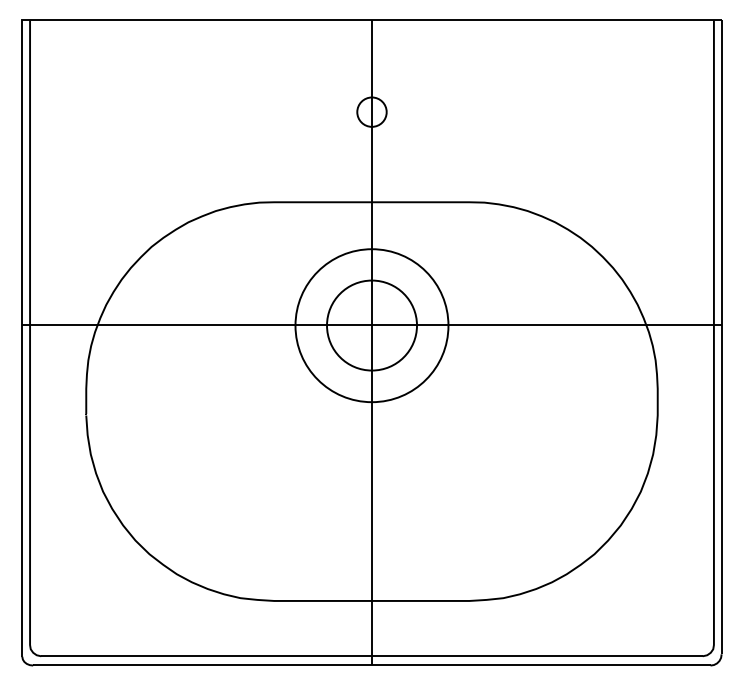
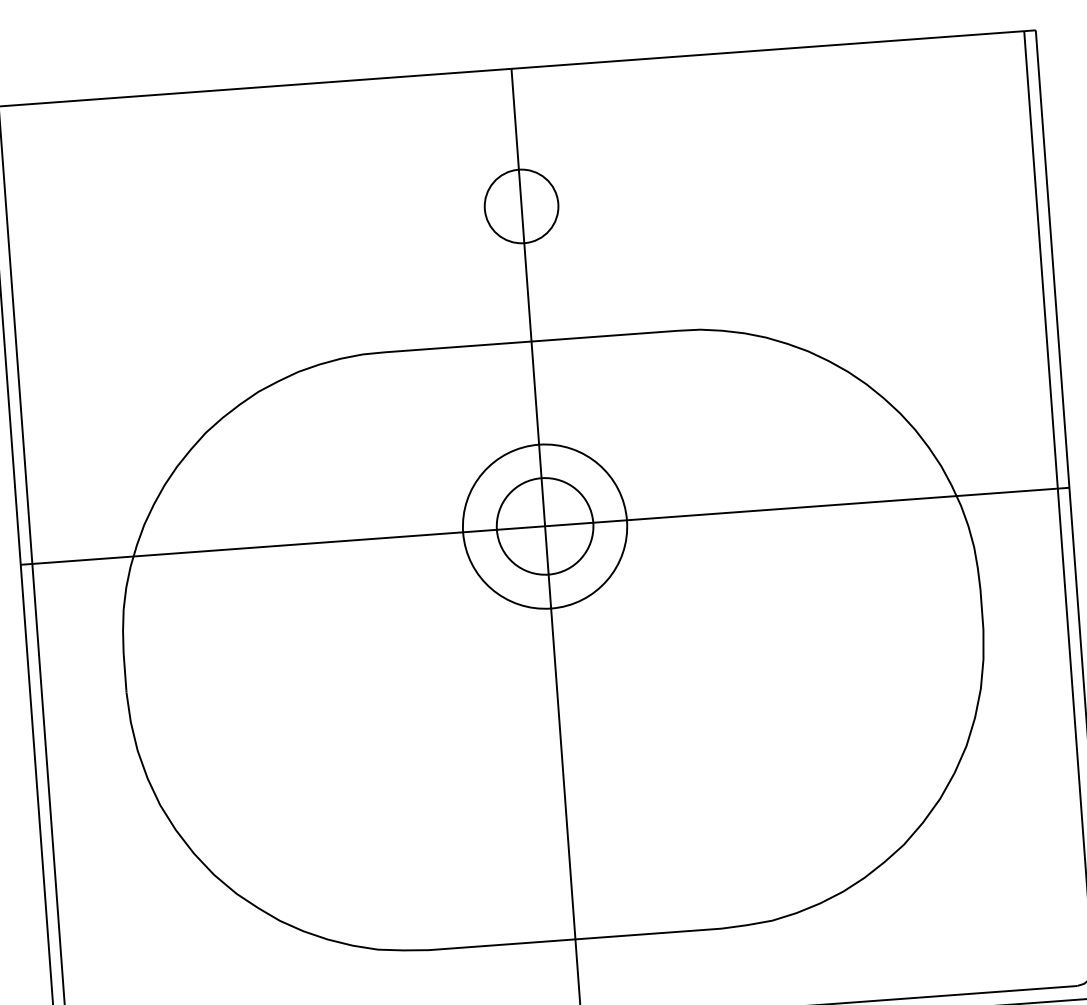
circle: (371, 111) -> (520, 205), size x1.67
circle: (371, 325) -> (544, 526), size x0.71
circle: (371, 325) -> (544, 526), size x0.71

